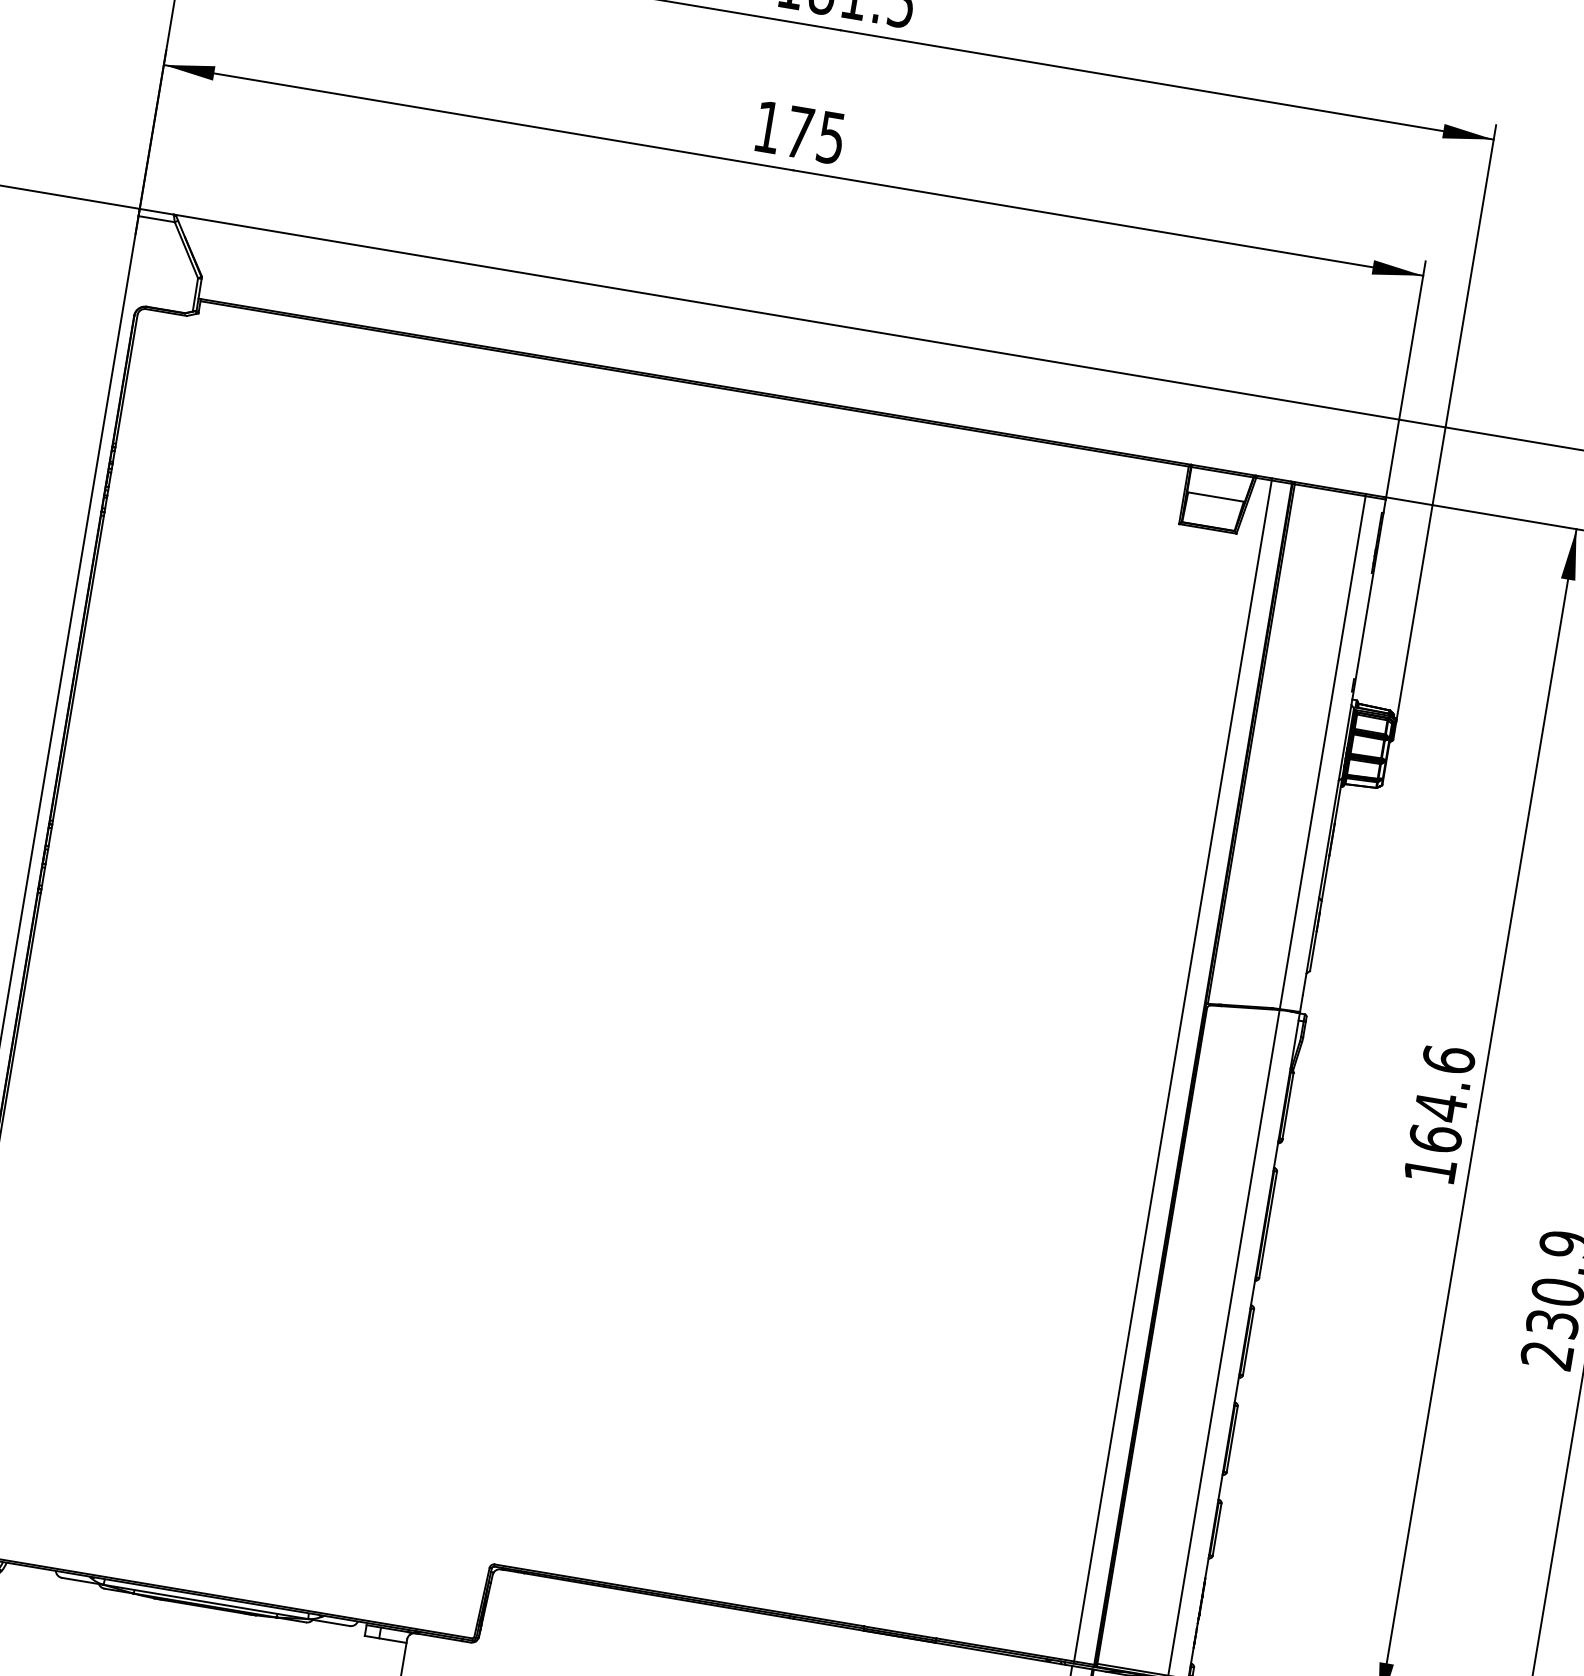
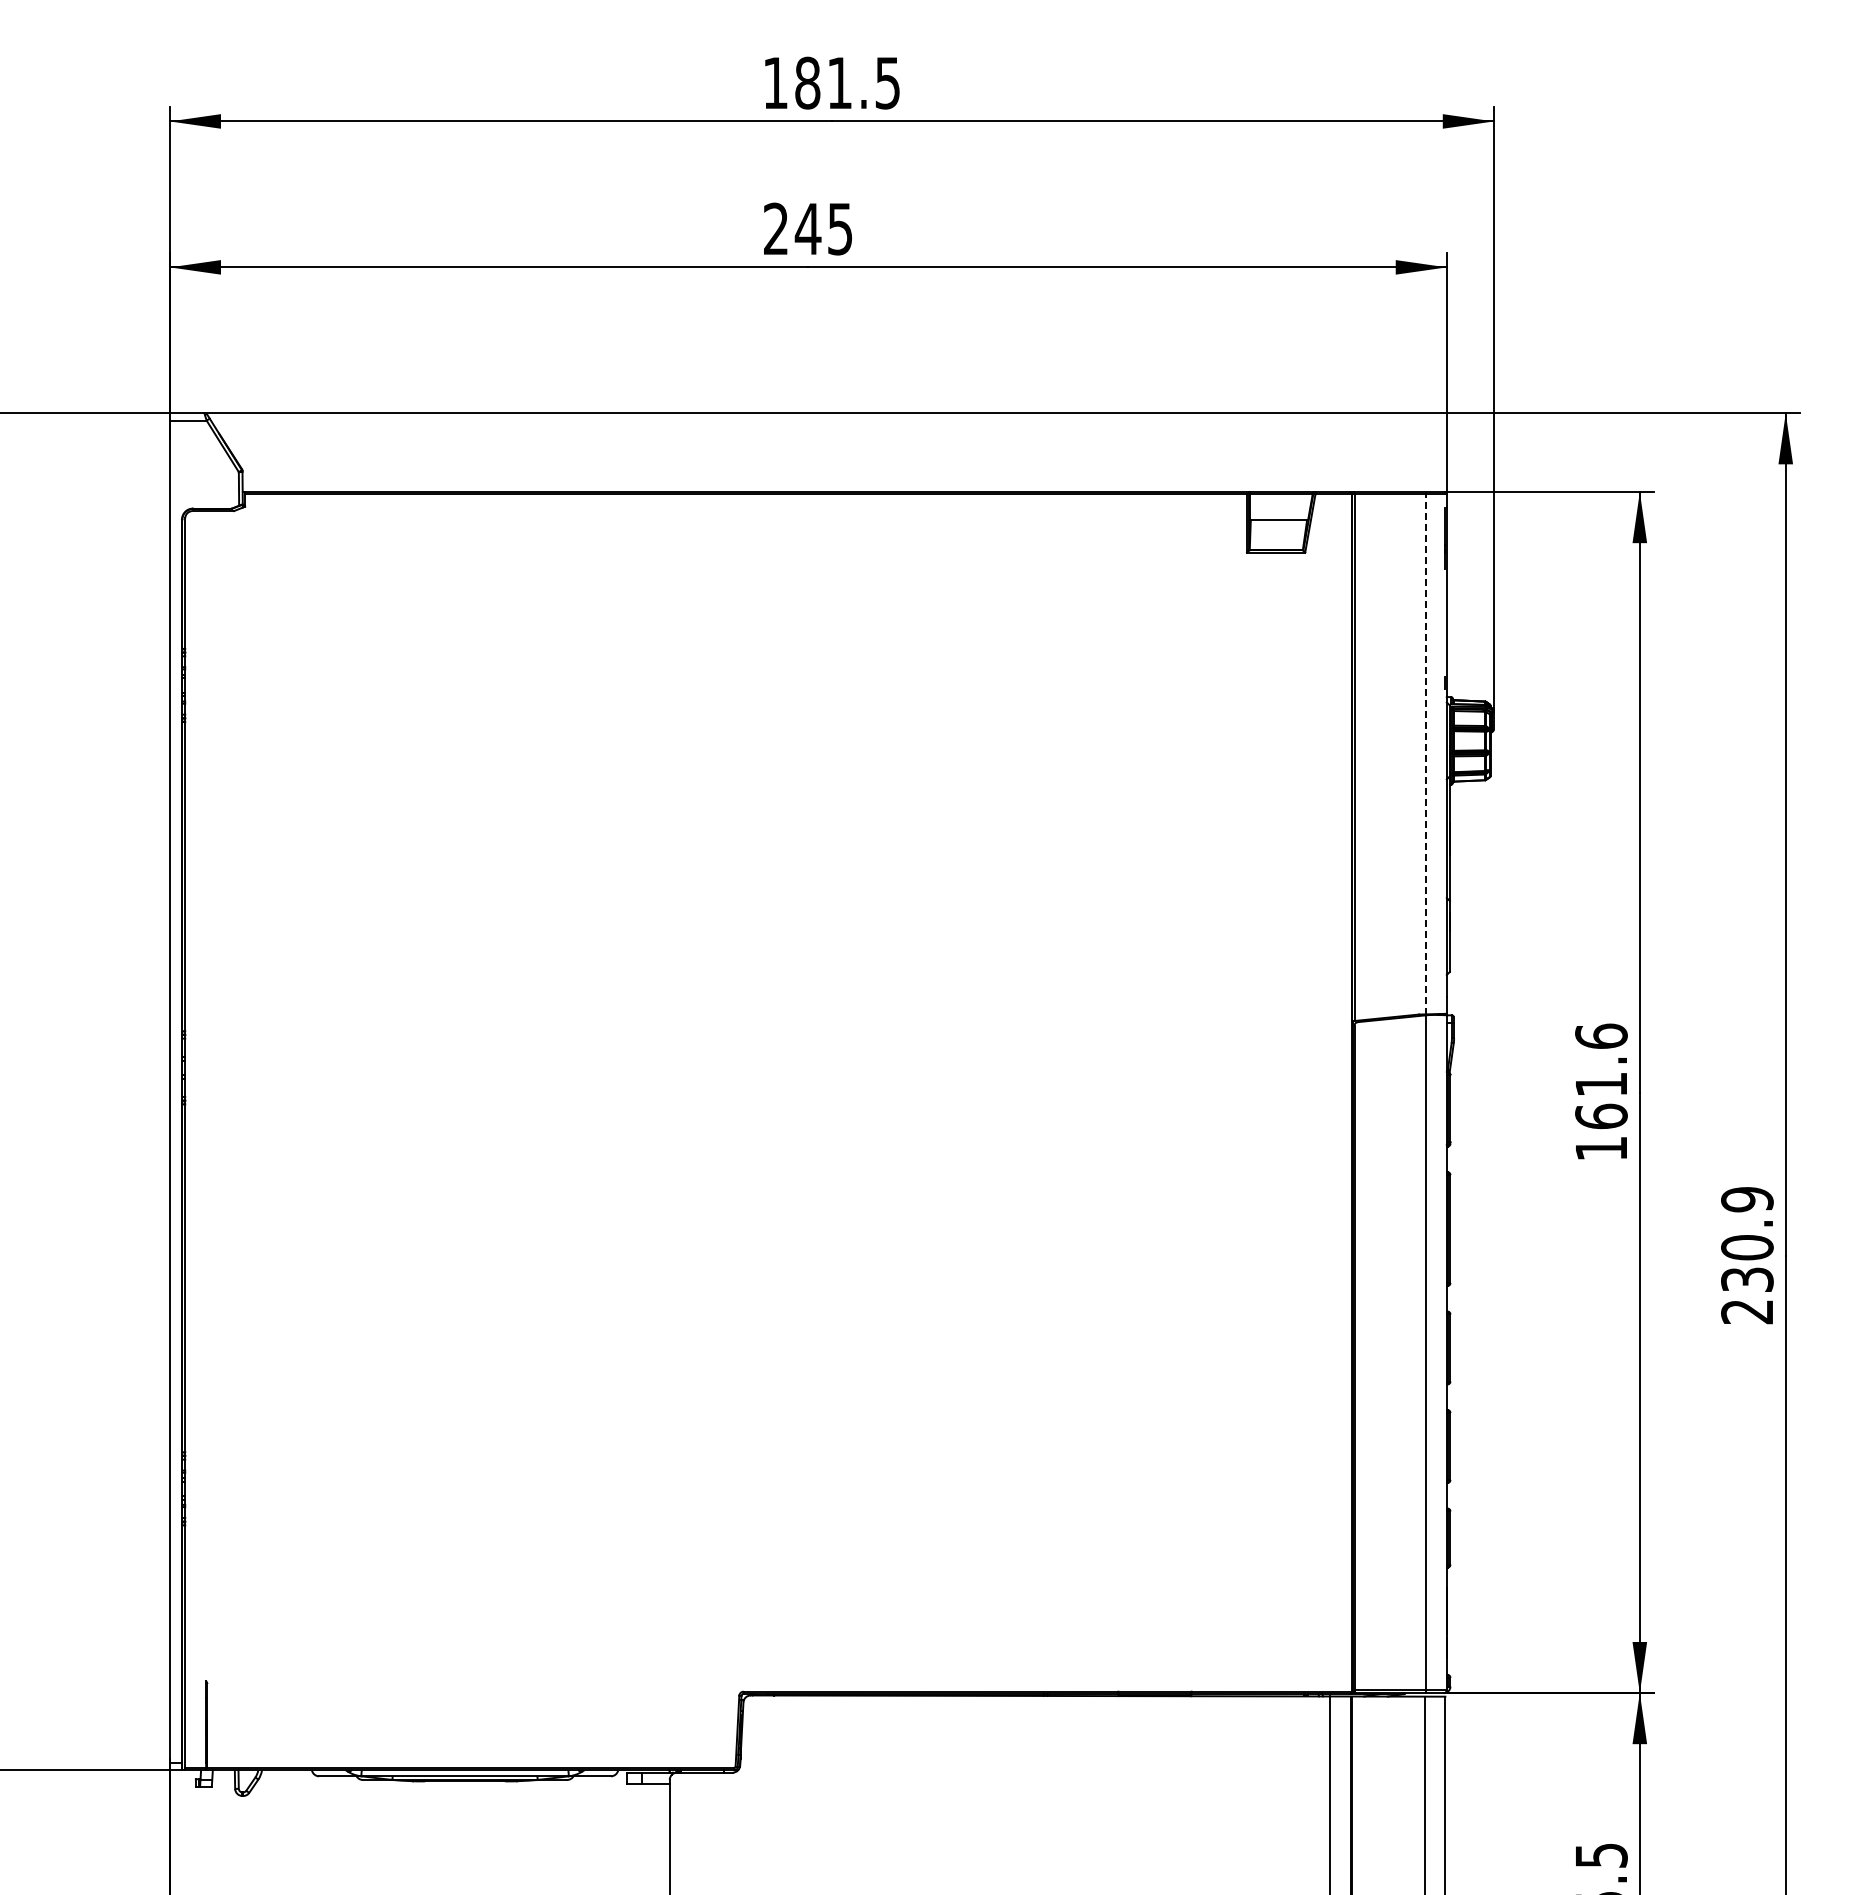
text: (784, 129) -> (792, 228), 175 -> 245
line: (1322, 751) -> (1426, 753), solid -> dashed
line: (1173, 1070) -> (1331, 1092), removed
text: (1440, 1107) -> (1601, 1084), 164.6 -> 161.6

